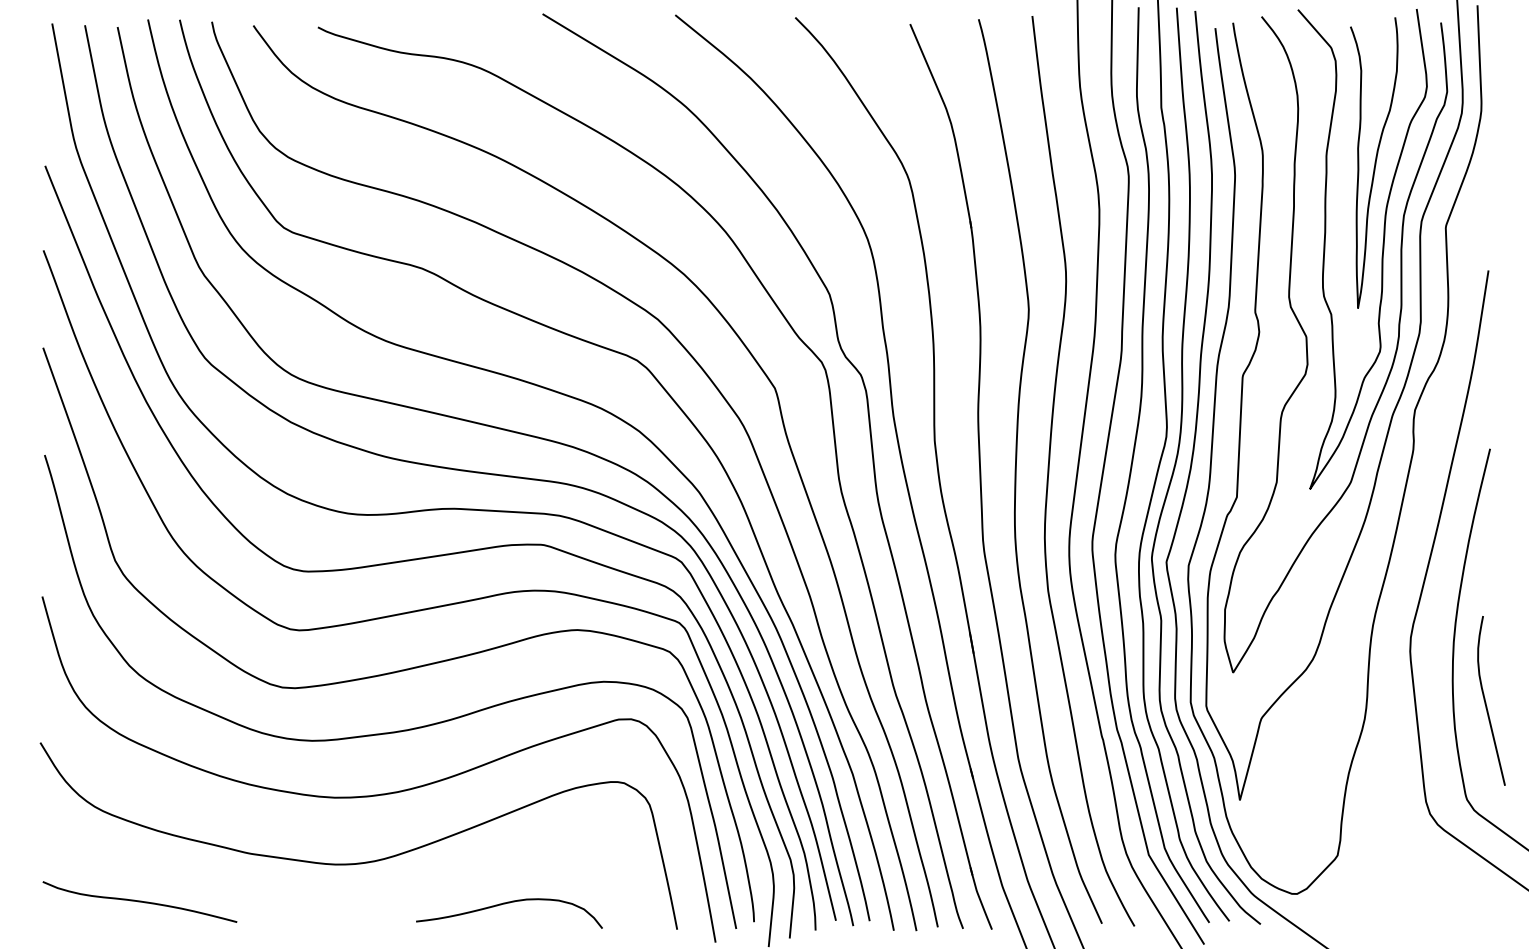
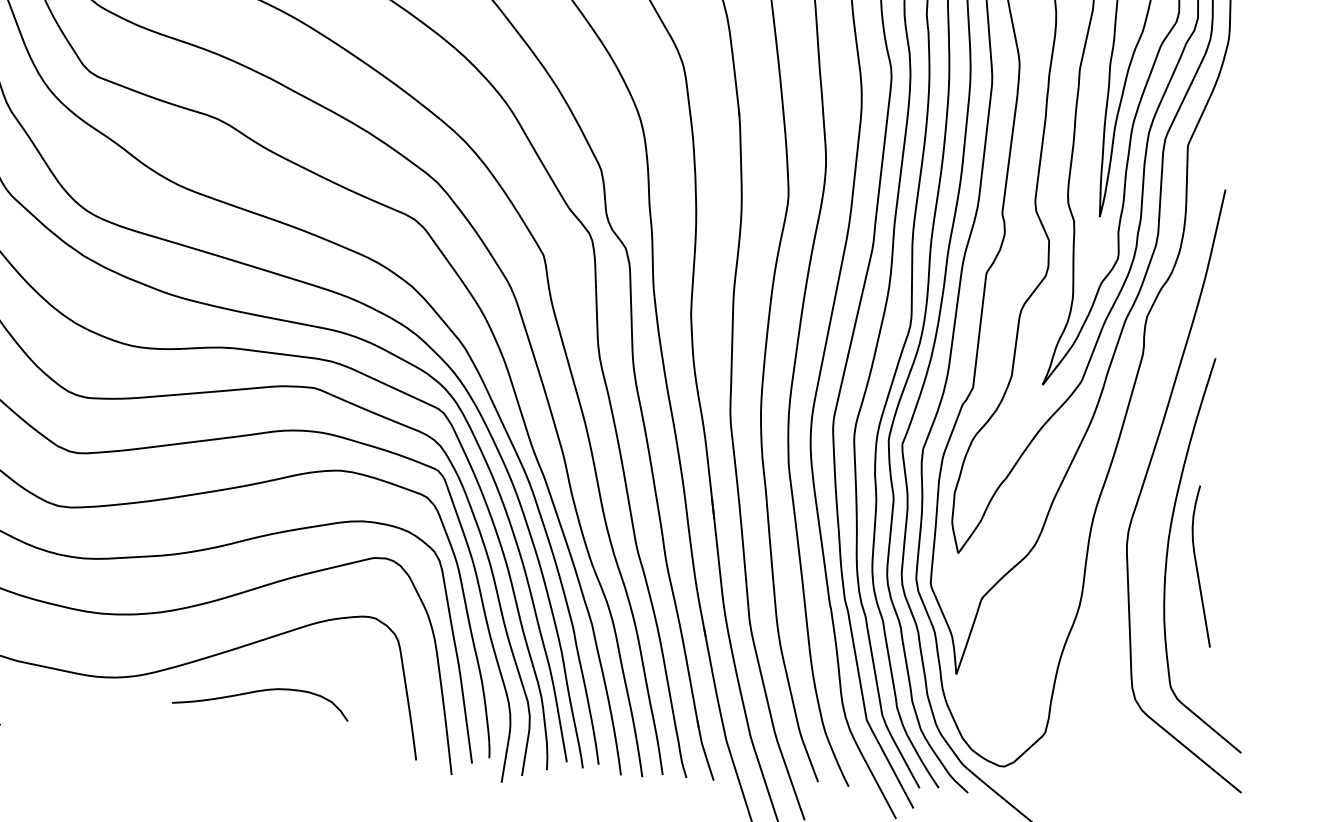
curve: (1486, 702) -> (1197, 567), moved
curve: (505, 904) -> (257, 692), moved

